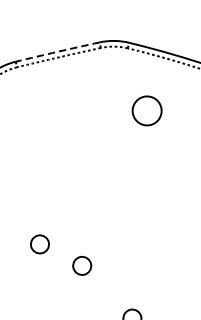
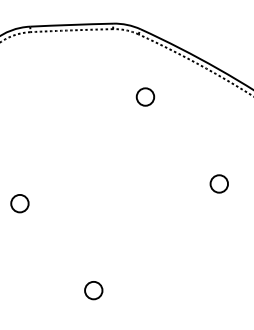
arc: (57, 51) -> (71, 24), dashed -> solid
circle: (147, 110) -> (145, 96), size x0.62
circle: (81, 265) -> (55, 231), removed

